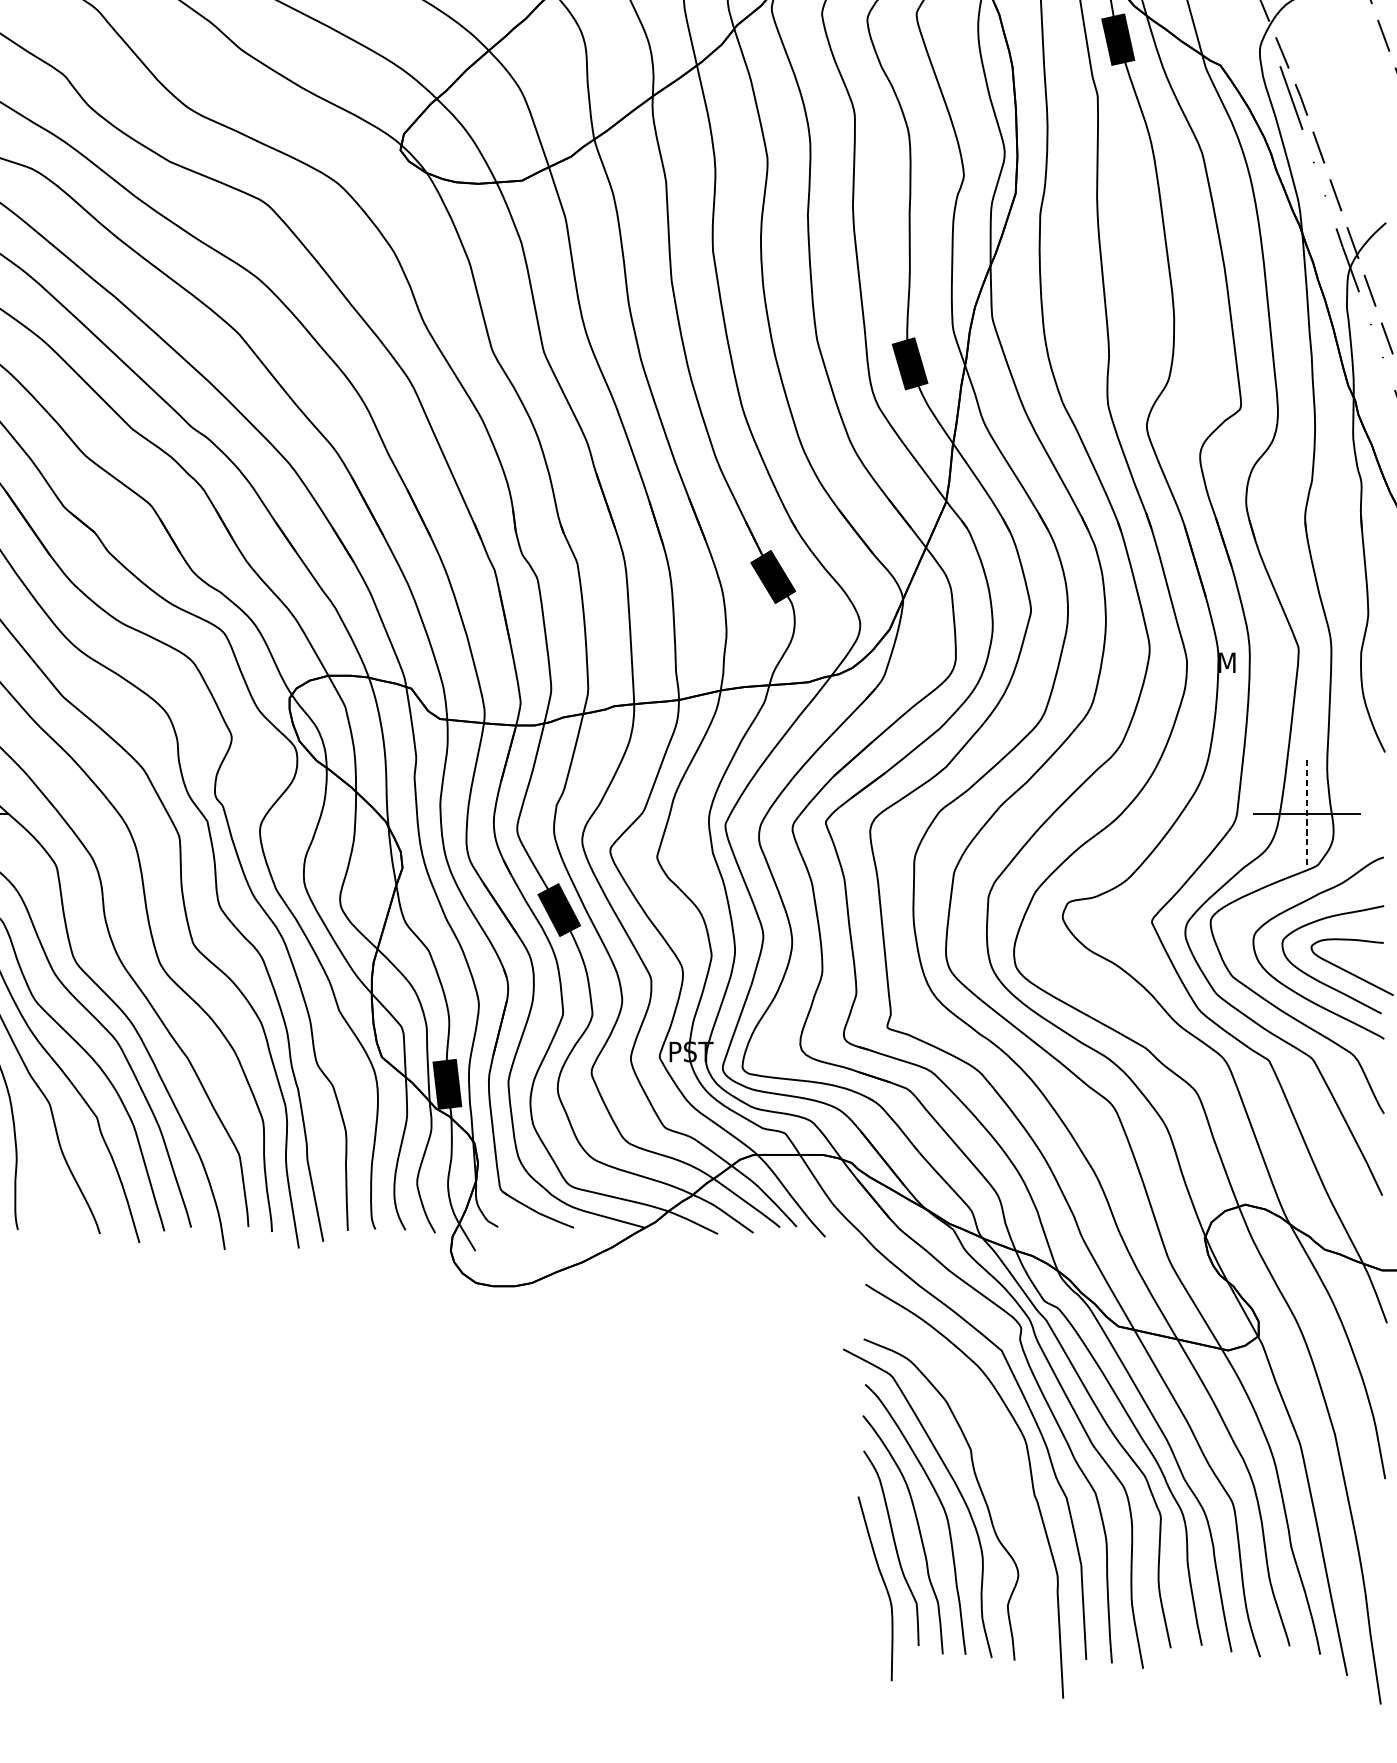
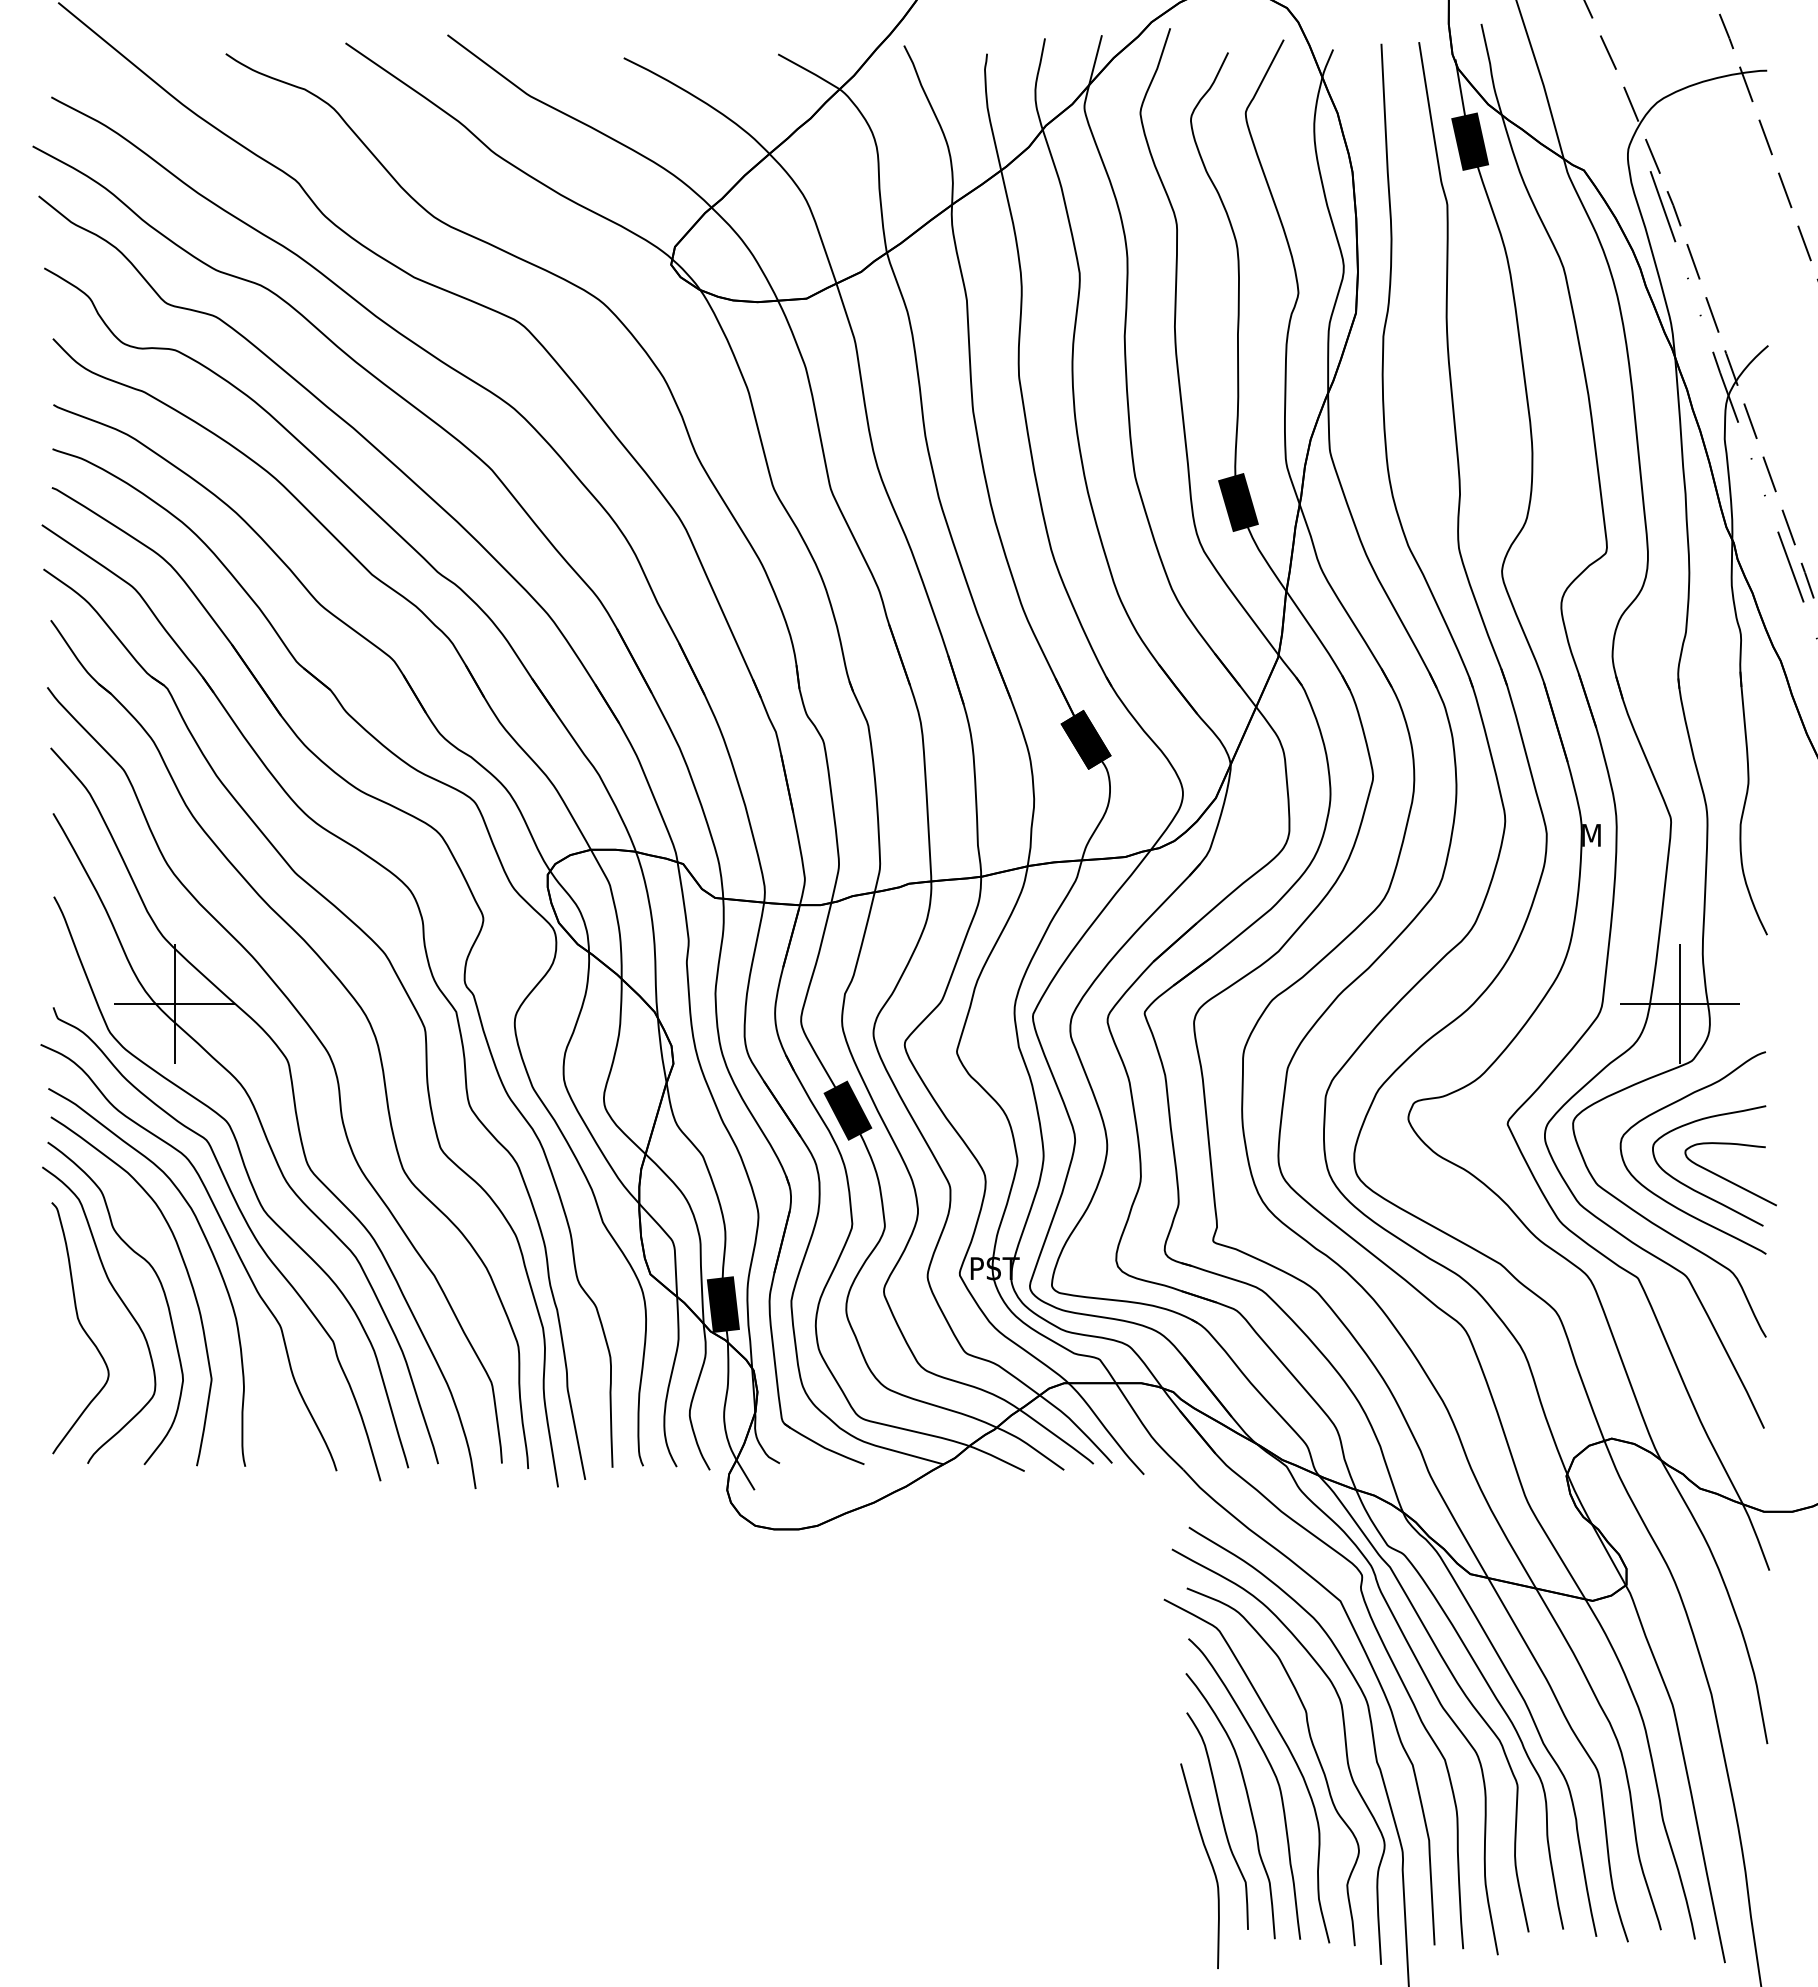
line: (1307, 814) -> (1680, 1004), dashed -> solid
curve: (1006, 1486) -> (1345, 1752), added

